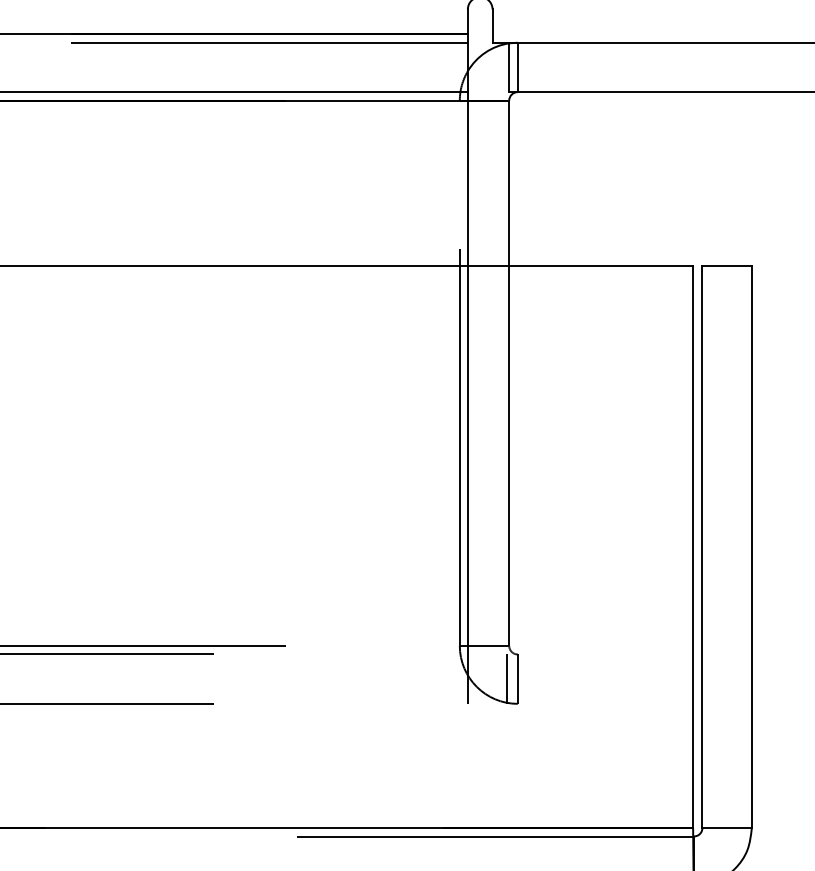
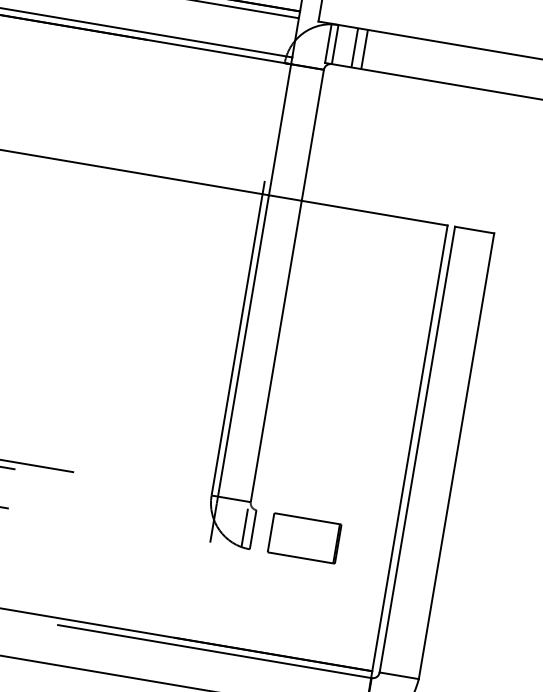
line: (542, 67) -> (354, 47), added
line: (554, 67) -> (364, 49), added
part: (582, 678) -> (304, 537), added

